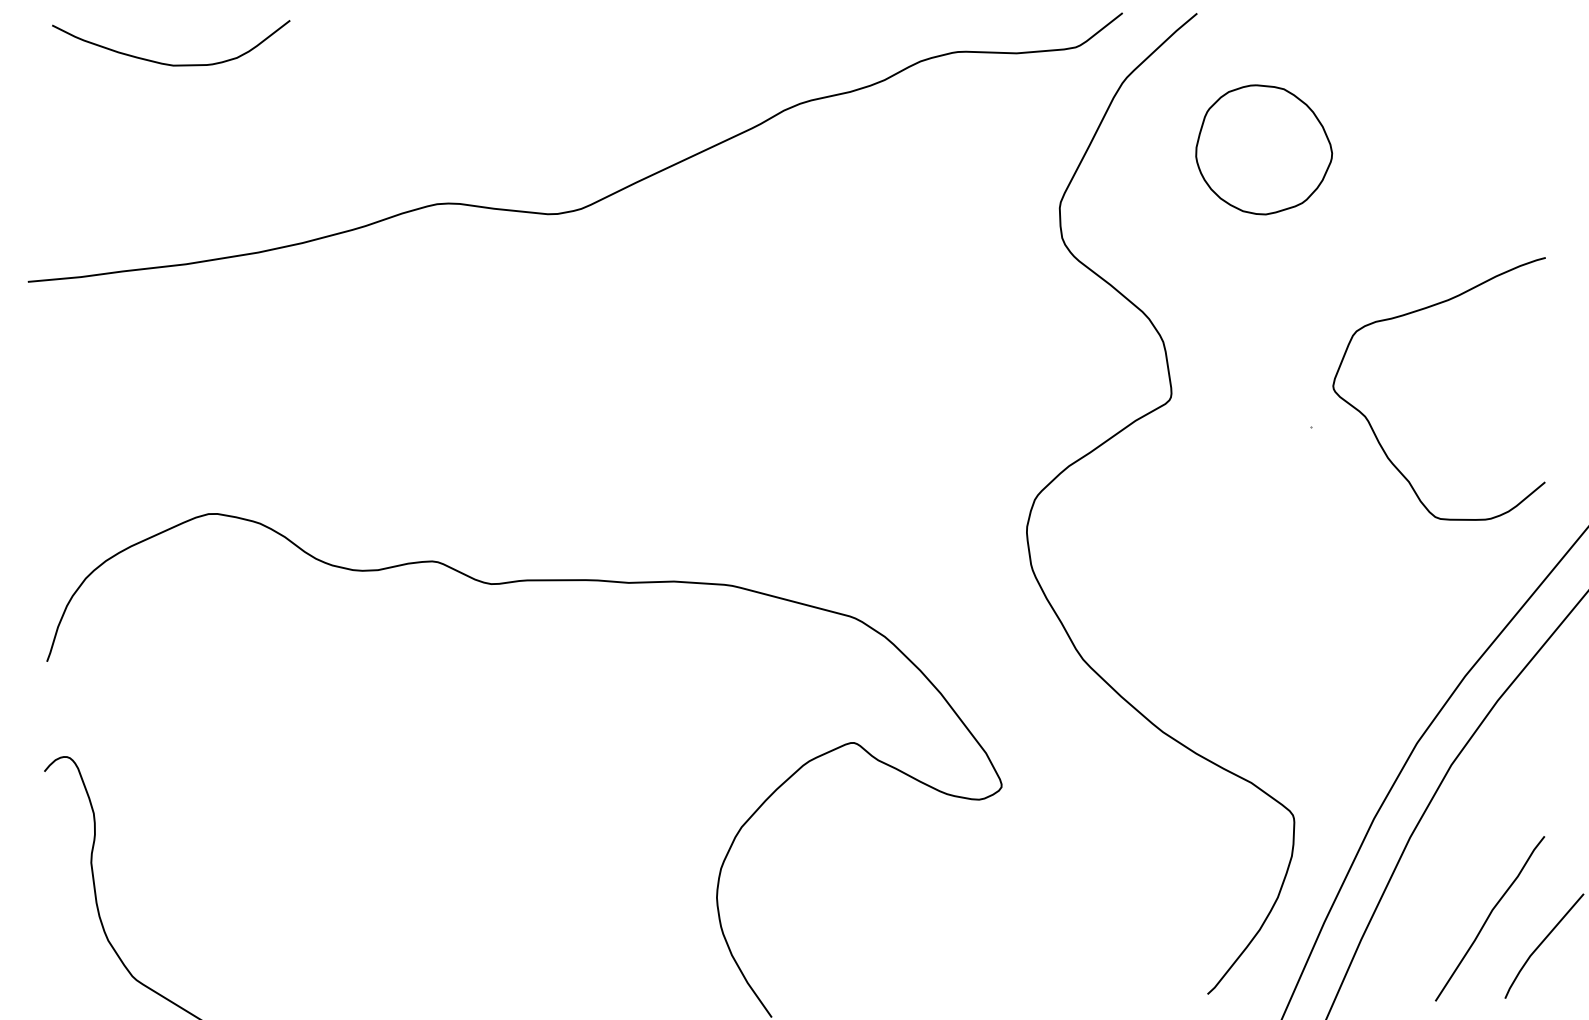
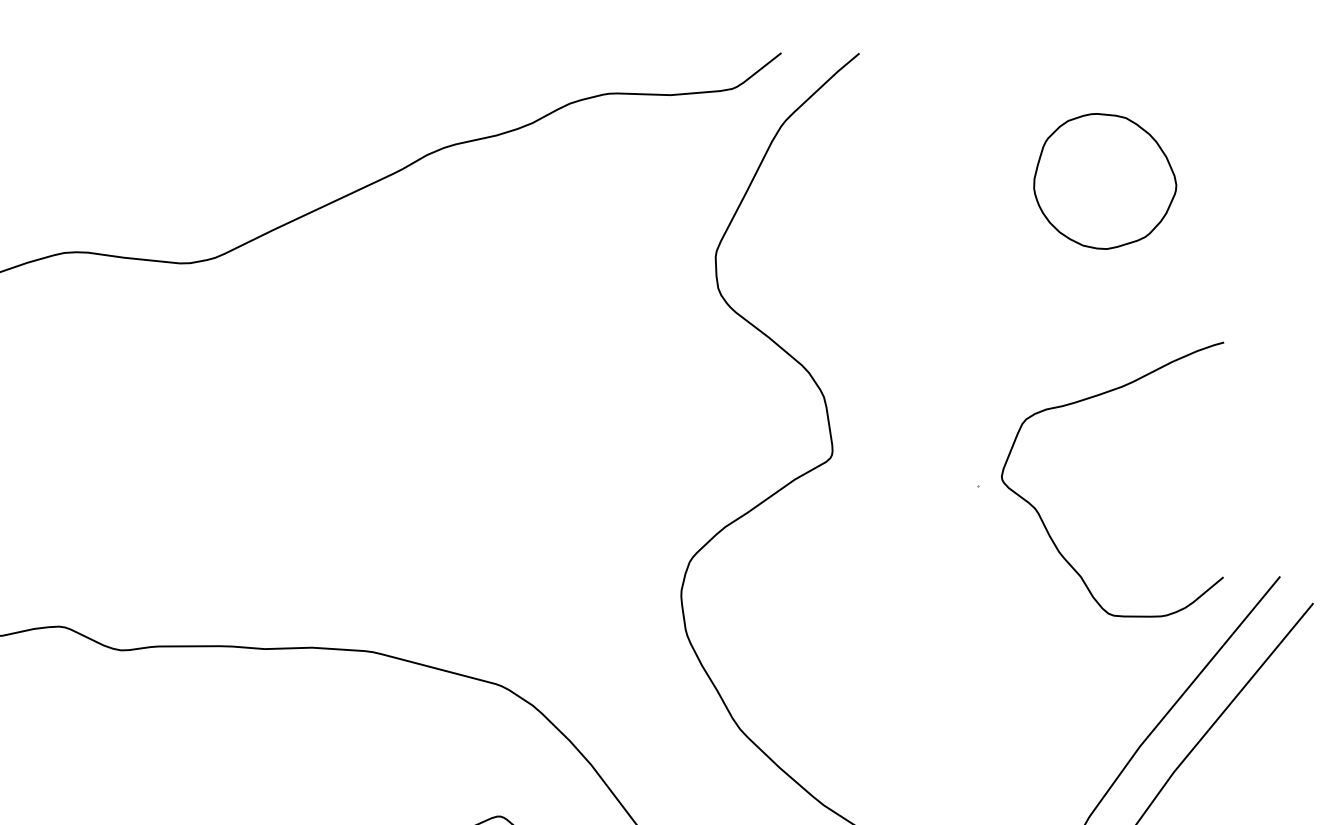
part: (1264, 149) -> (1105, 181), moved
curve: (1370, 423) -> (1040, 515), moved

